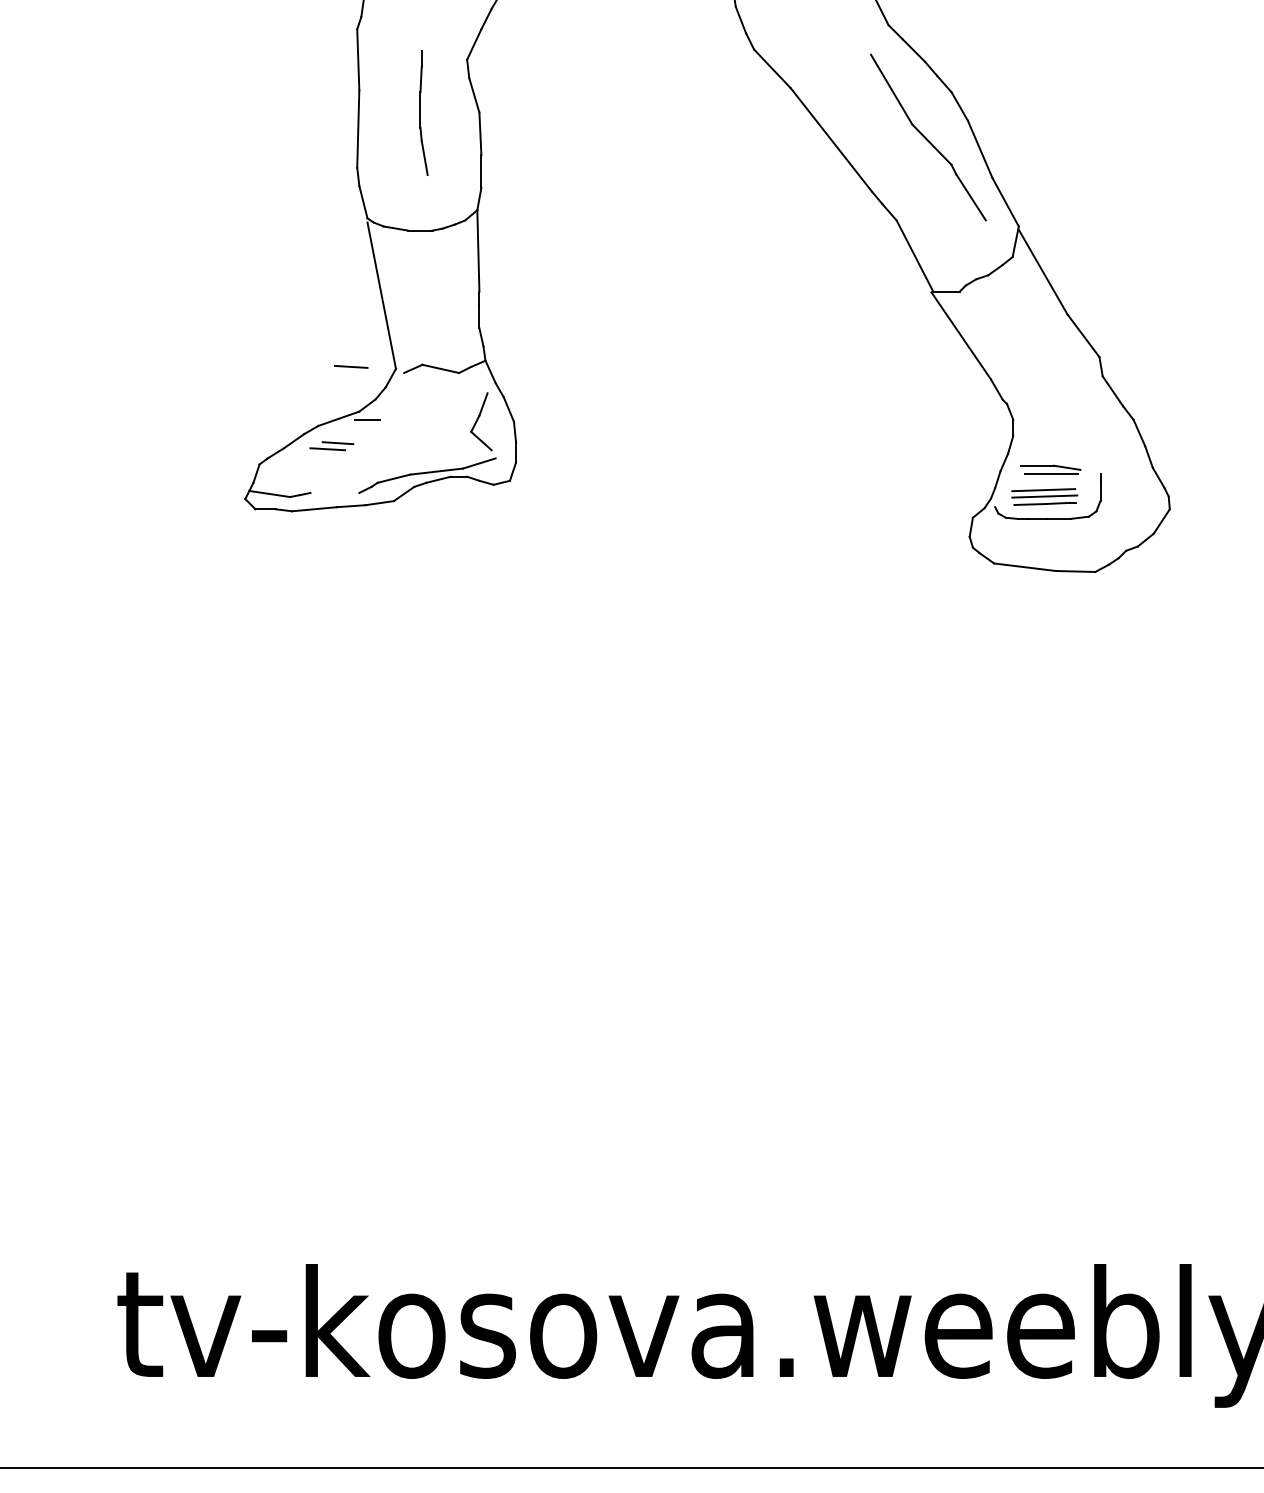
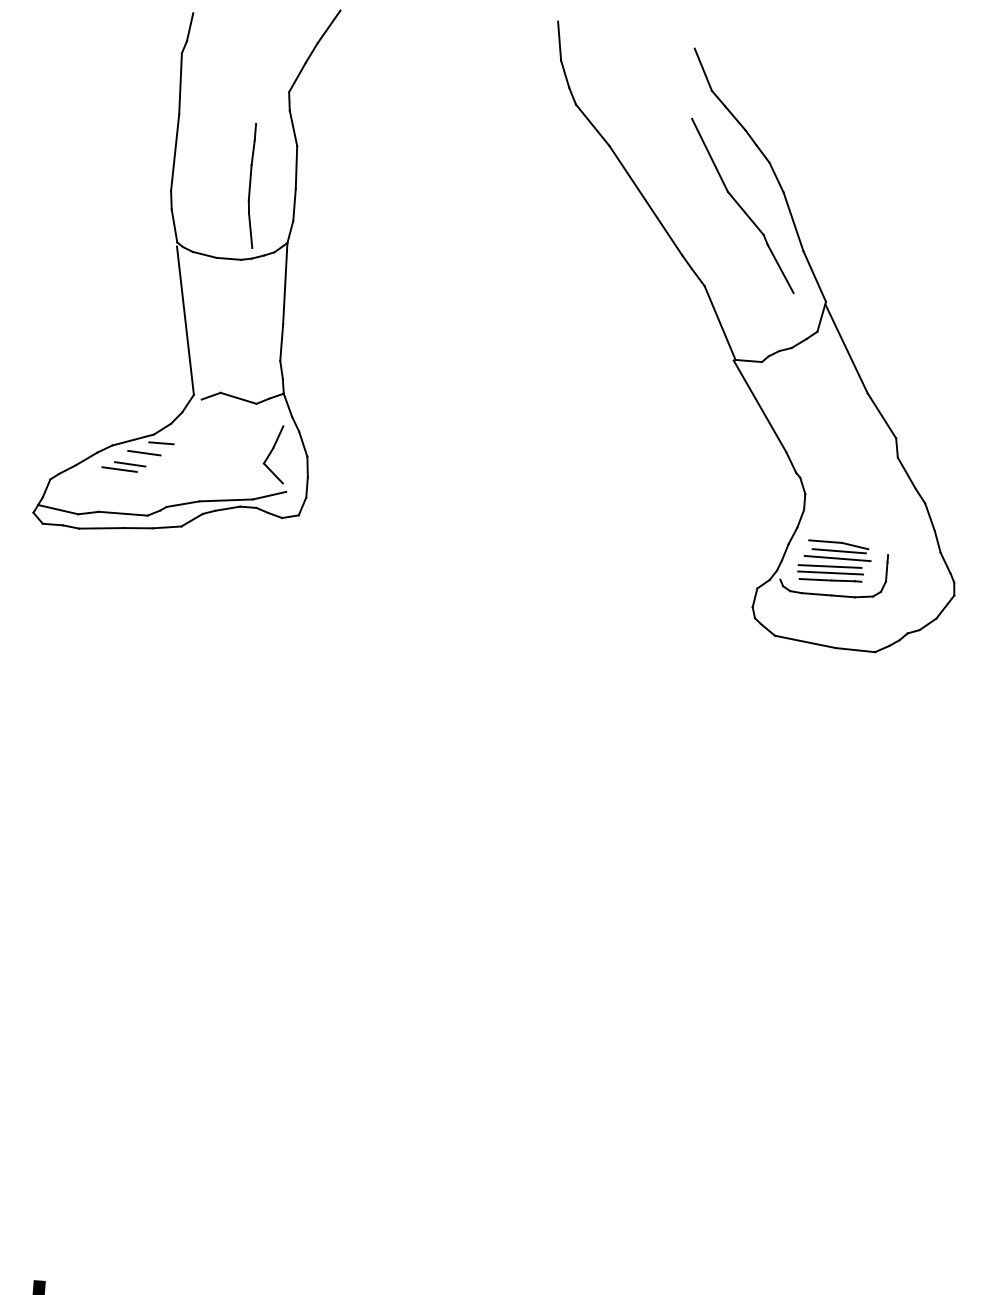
part: (423, 112) -> (253, 185), moved
line: (351, 366) -> (144, 452), moved
line: (1050, 481) -> (837, 558), added
line: (334, 492) -> (122, 513), added

